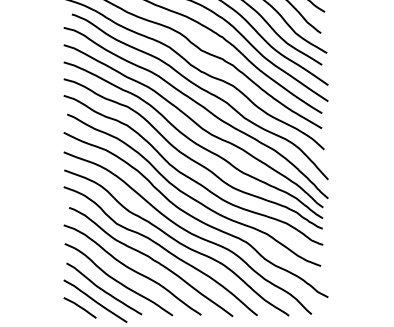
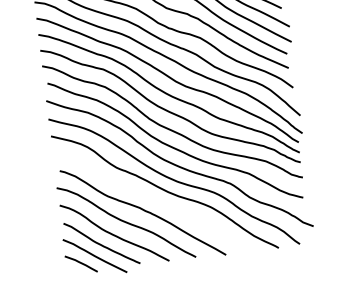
curve: (162, 248) -> (152, 198), removed

